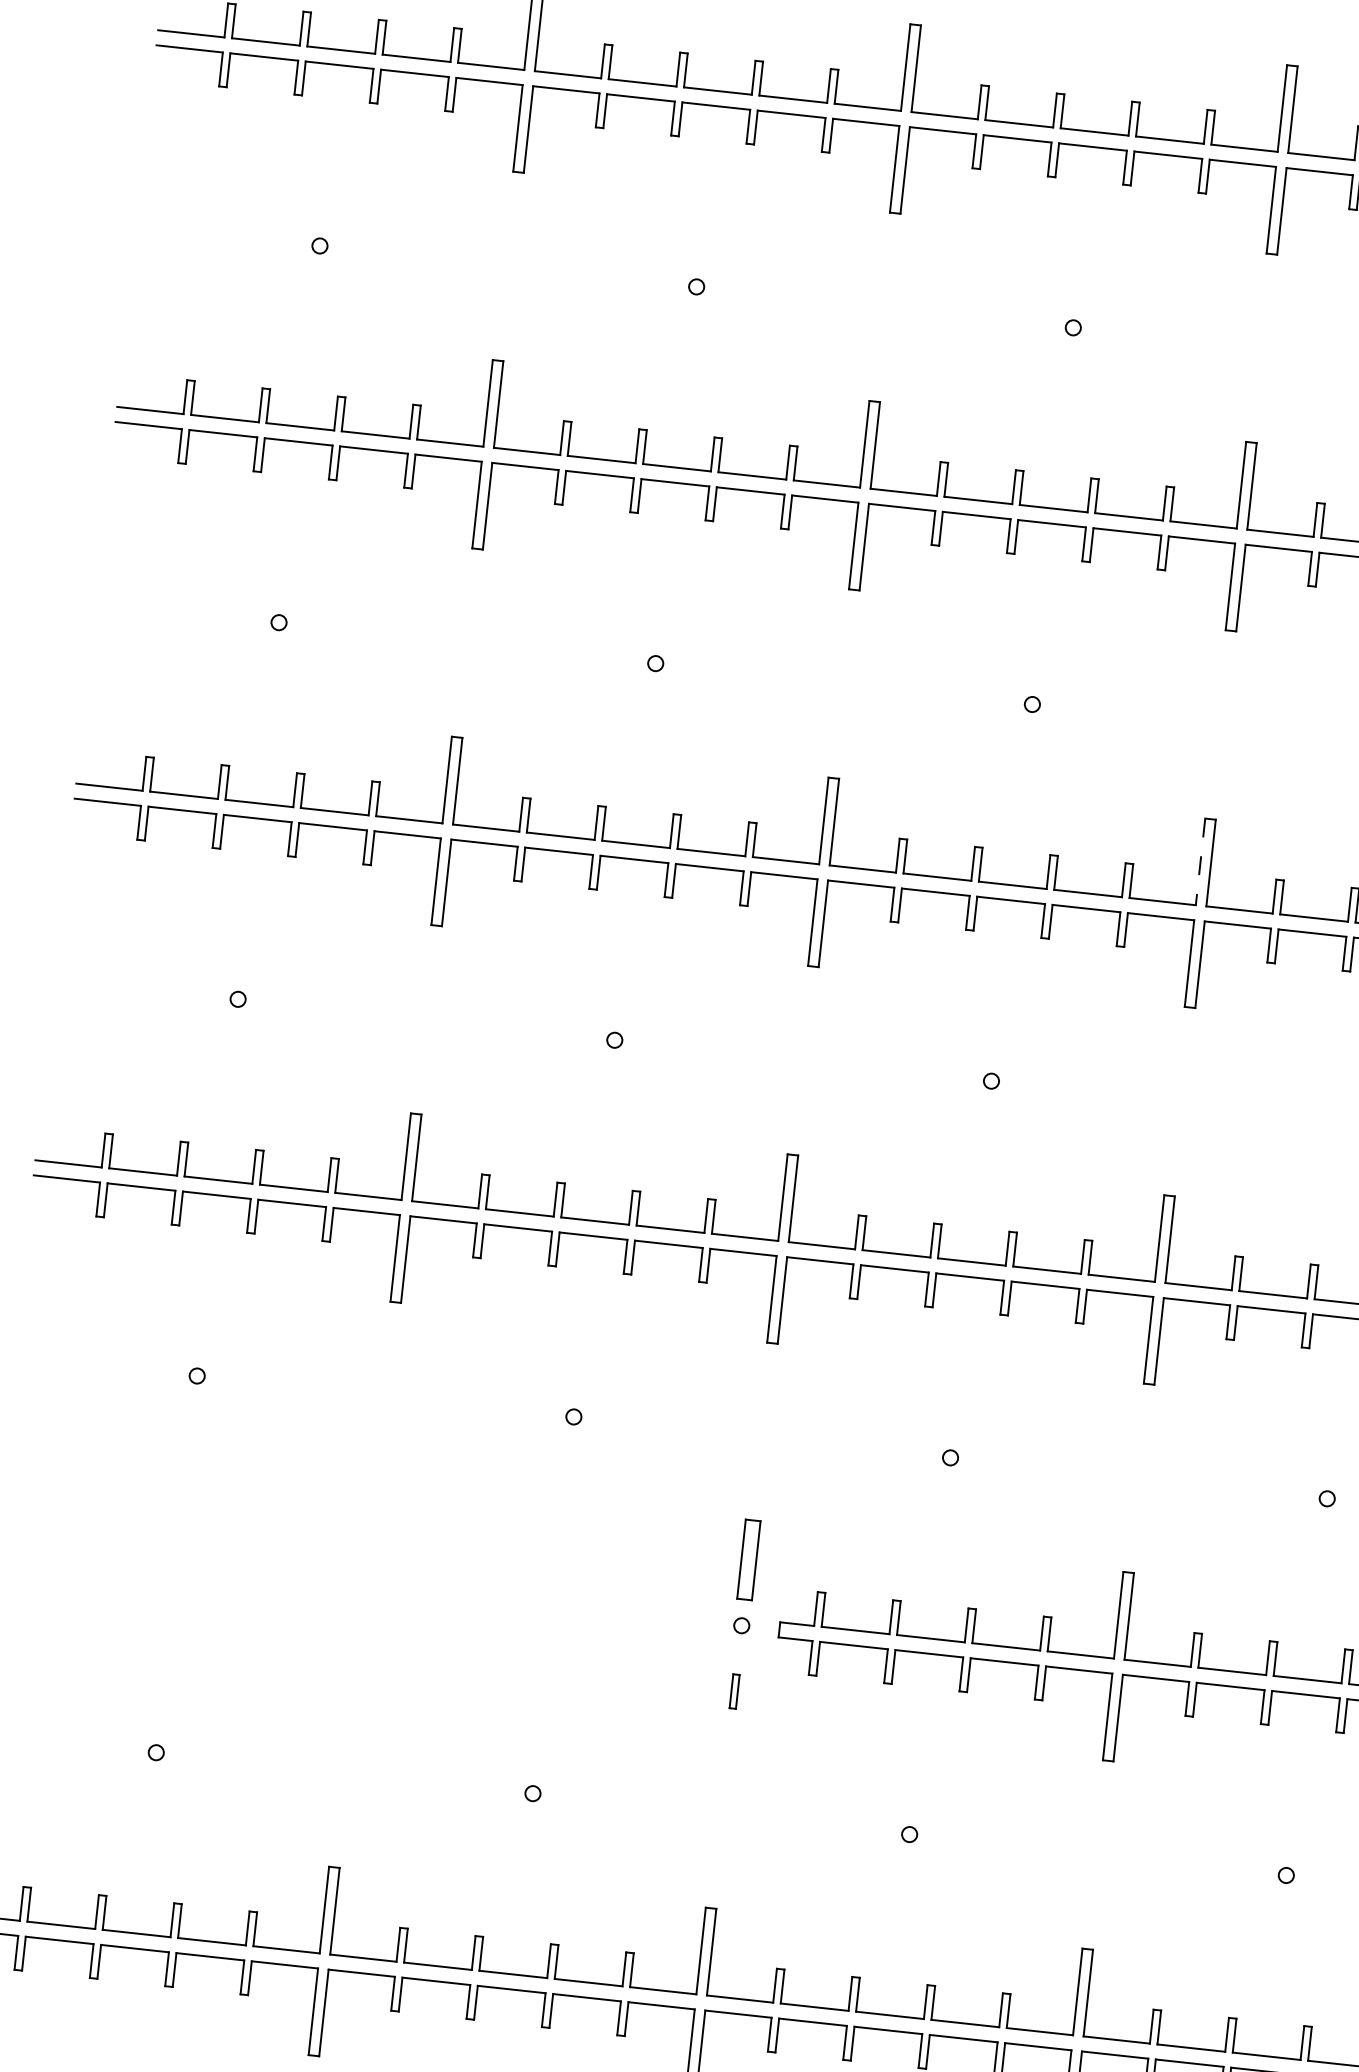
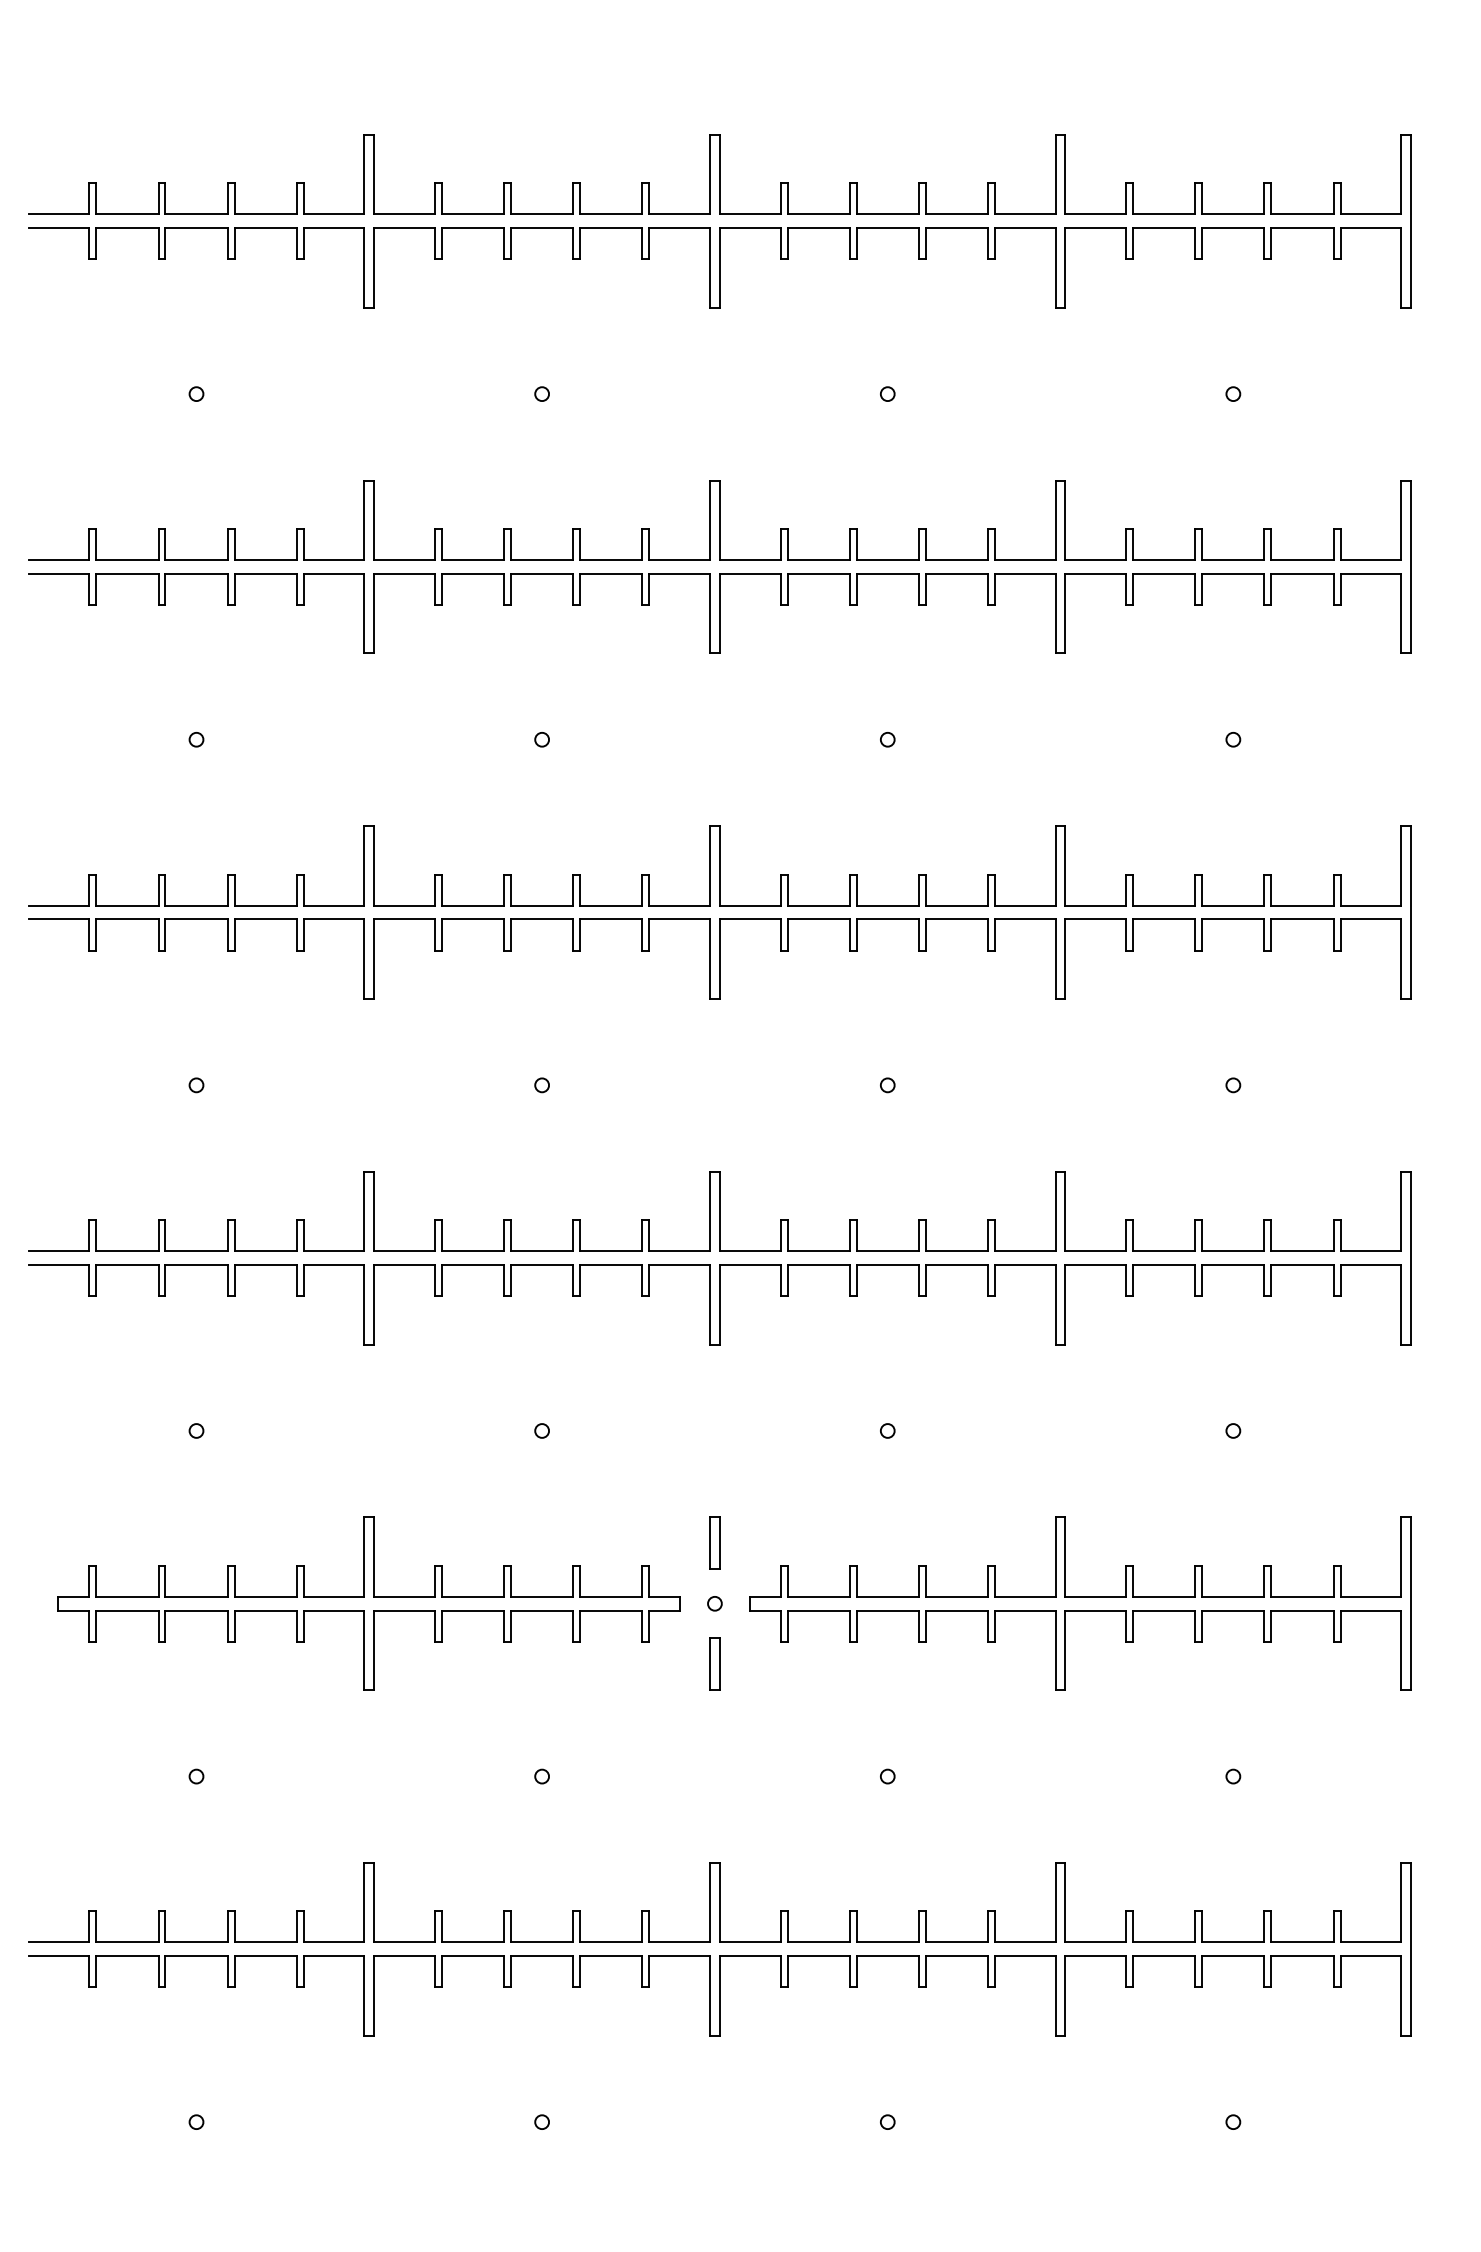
line: (1200, 861) -> (1055, 865), dashed -> solid
part: (748, 1558) -> (714, 1542), size x0.71
part: (364, 1584) -> (368, 1603), added
part: (734, 1690) -> (714, 1663), size x1.67

